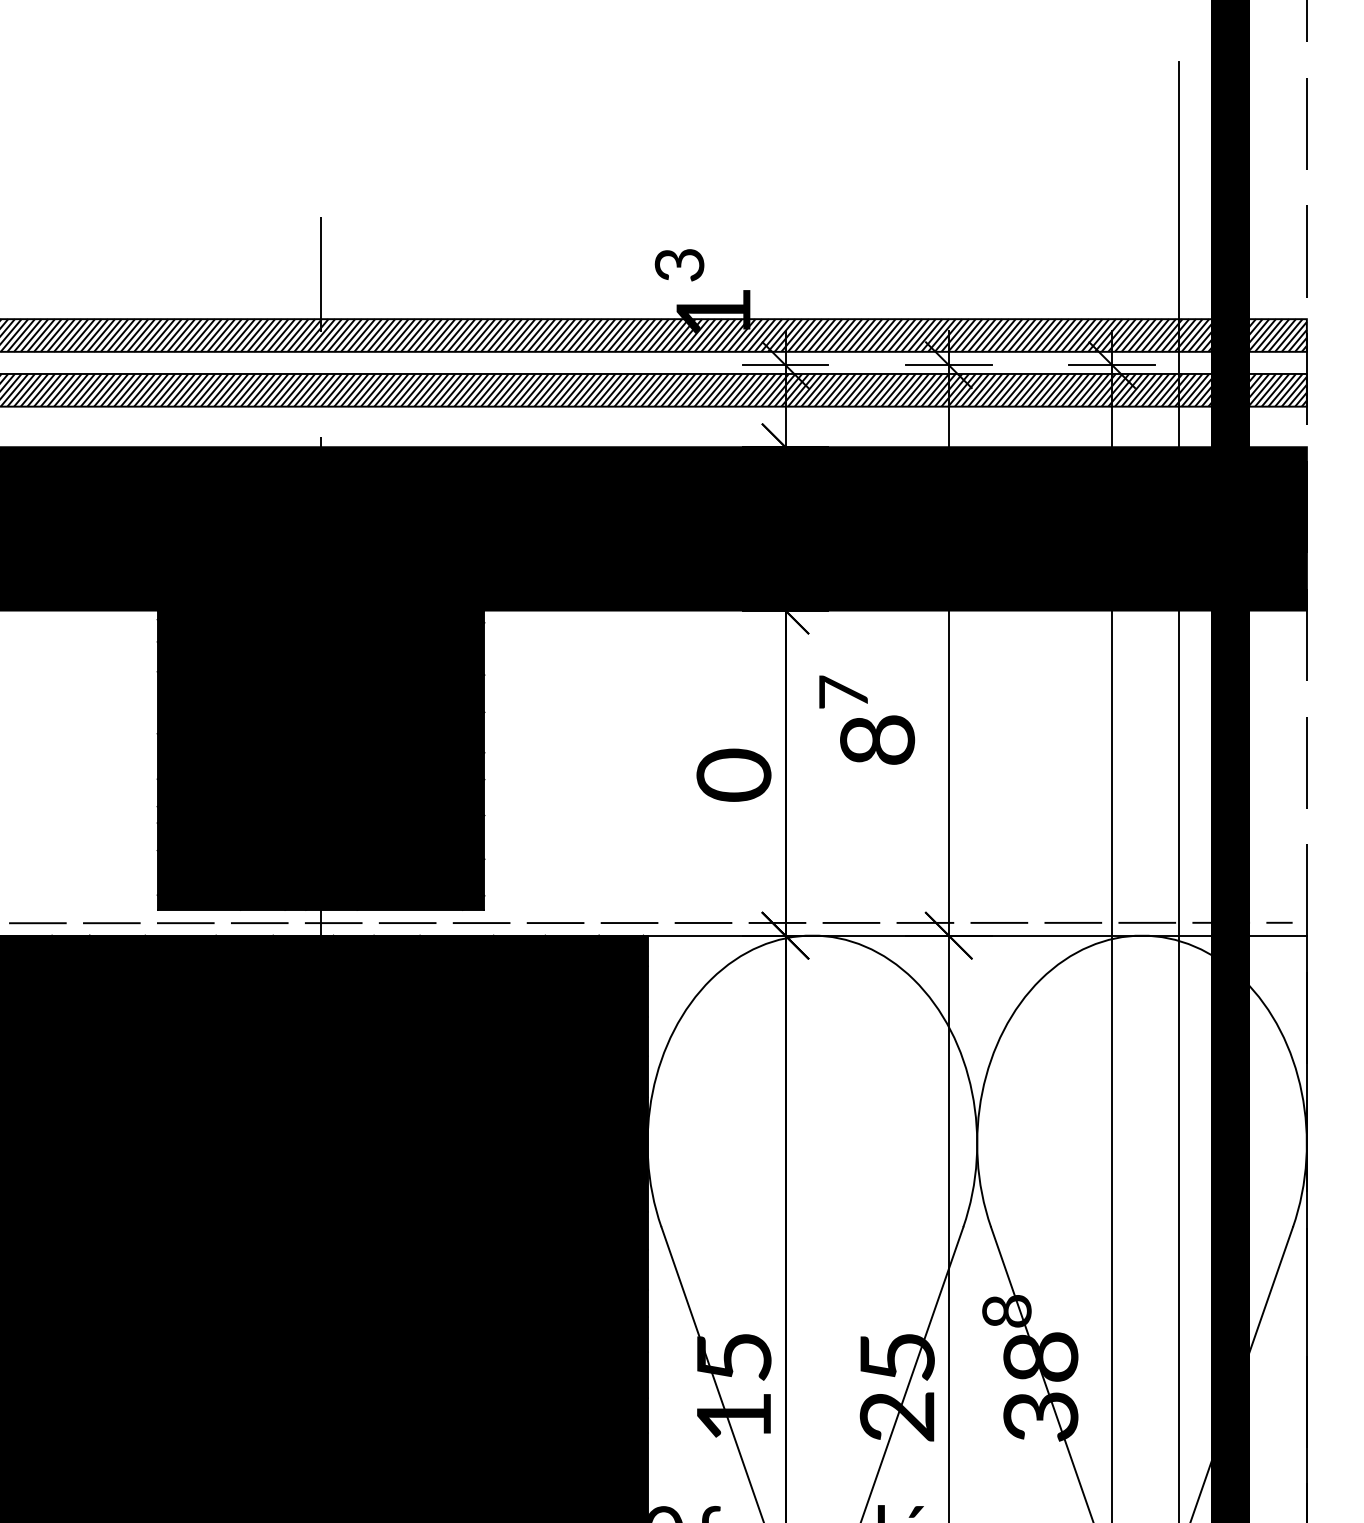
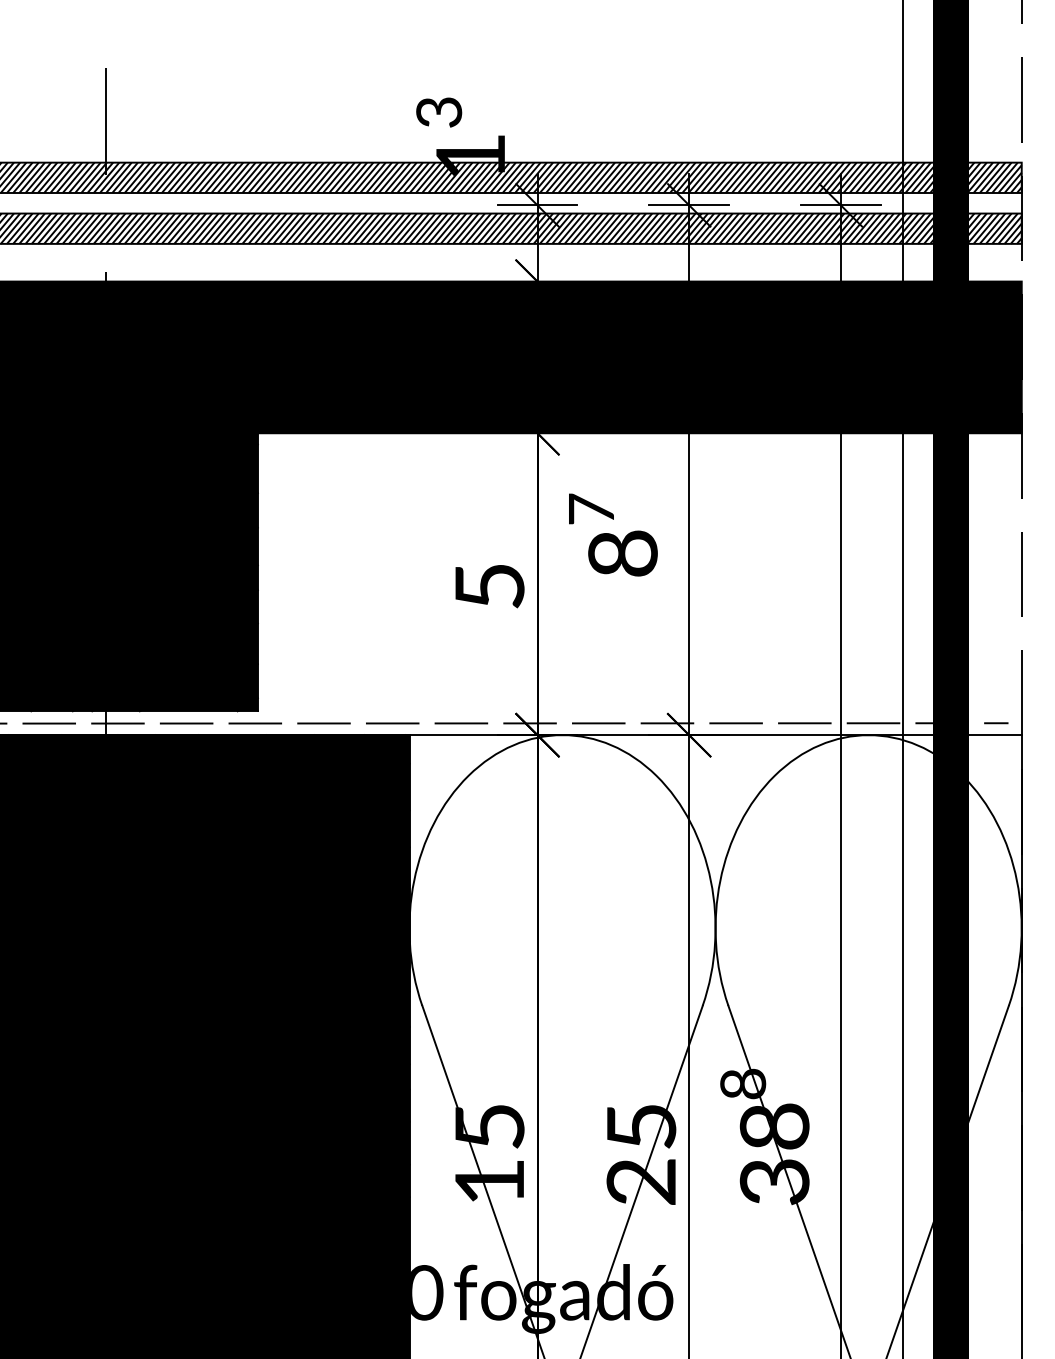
text: (733, 774) -> (489, 585), 0 -> 5

